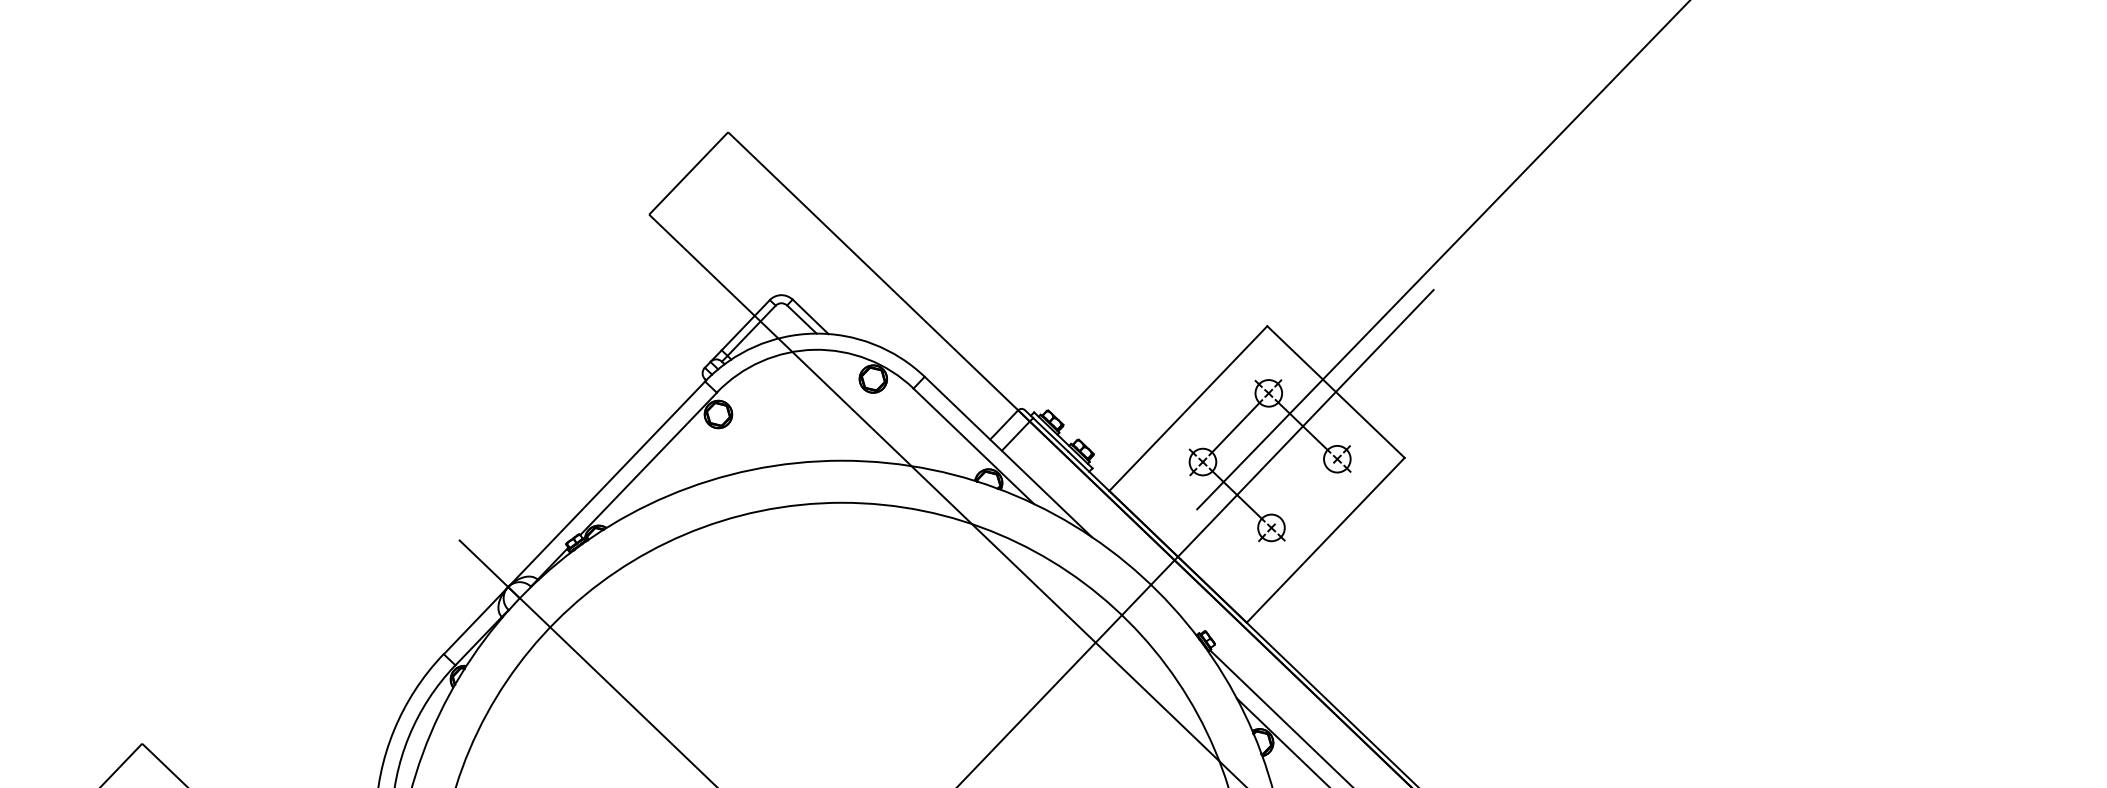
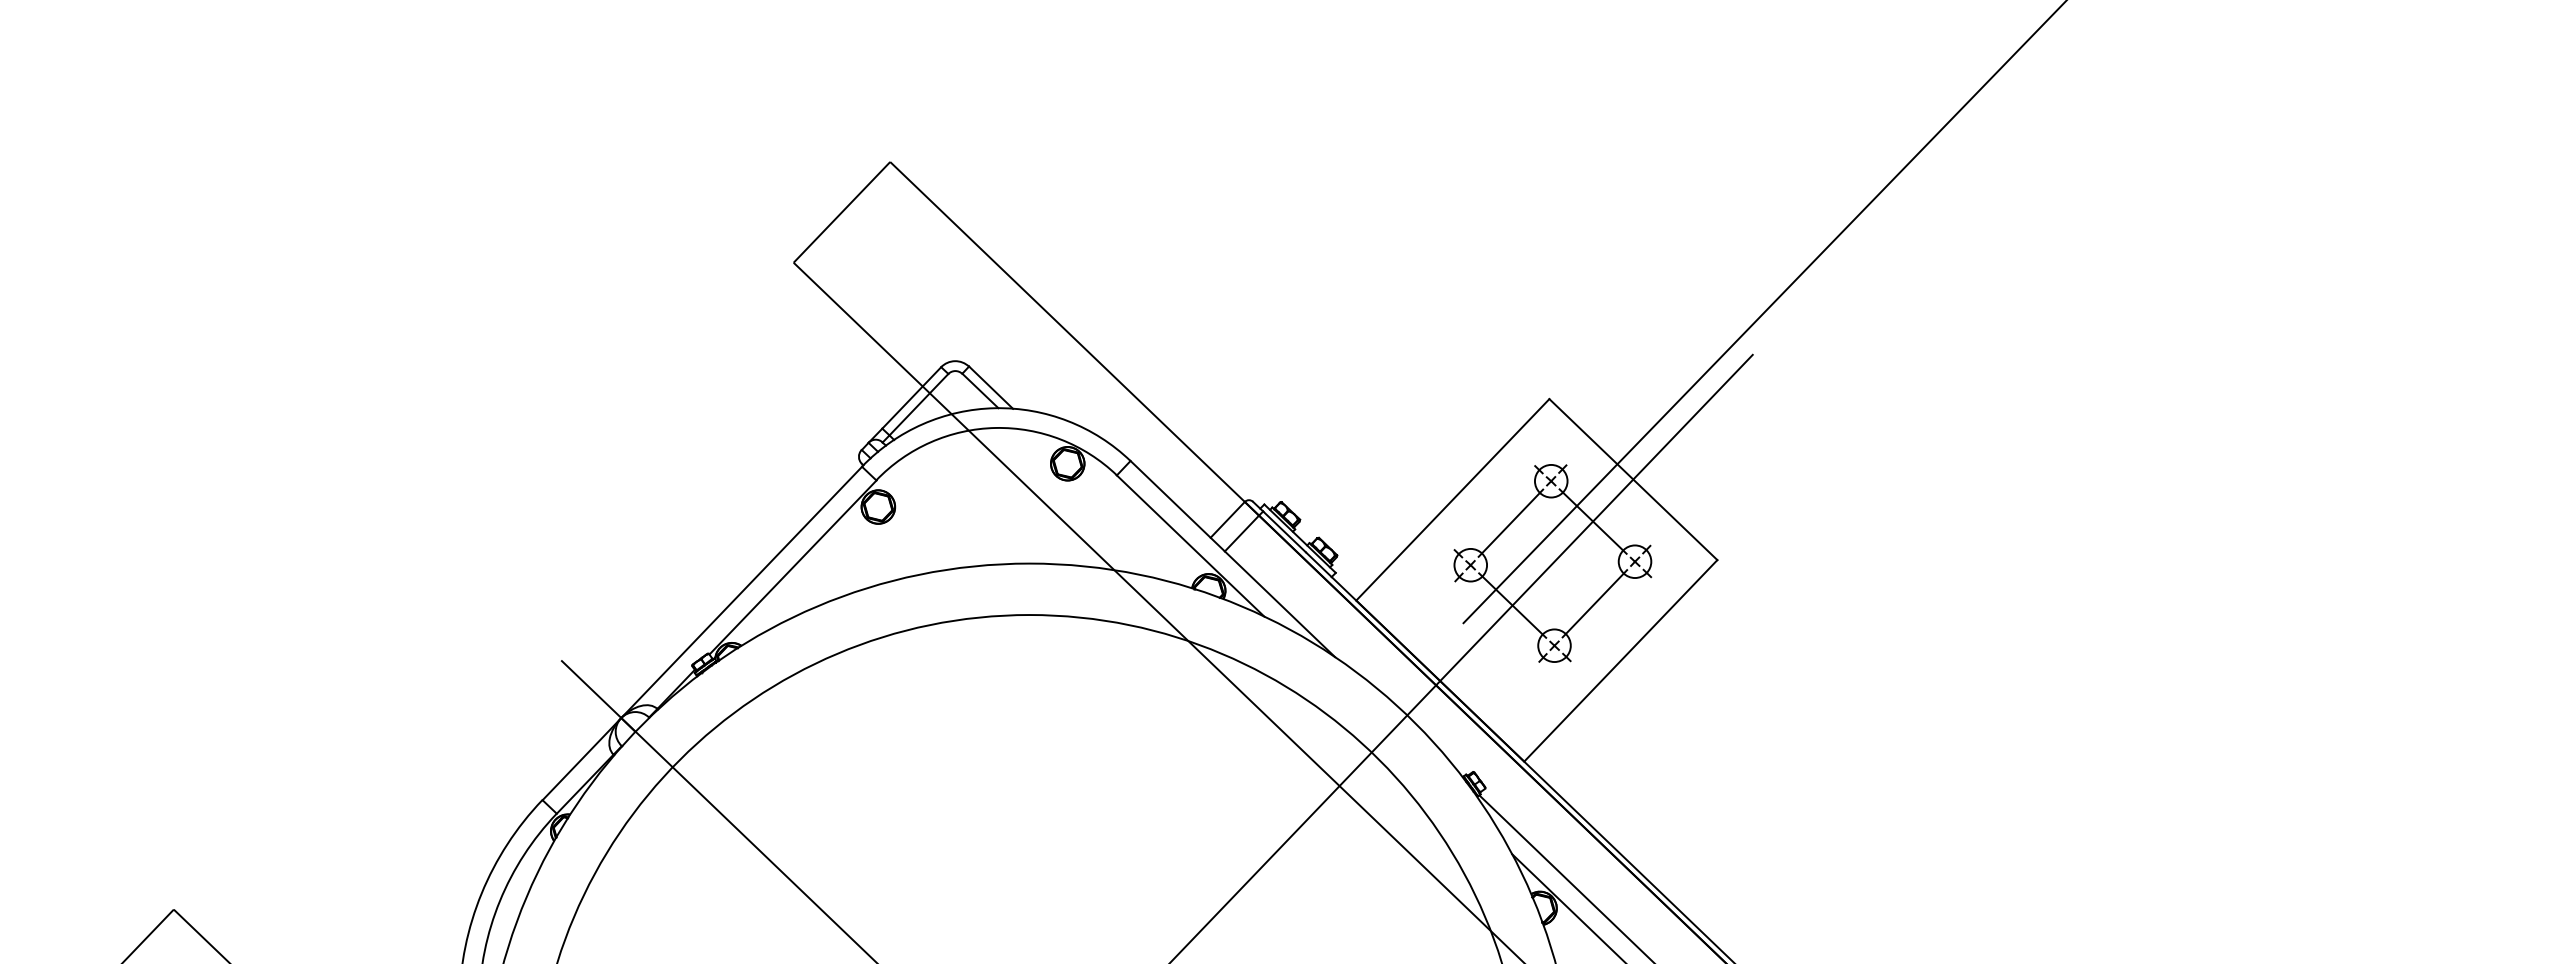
line: (1304, 493) -> (1594, 603), added

